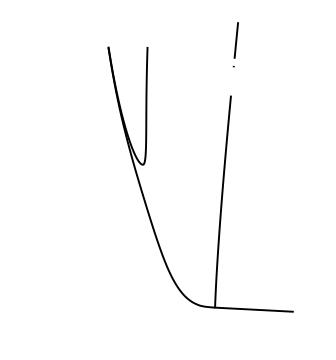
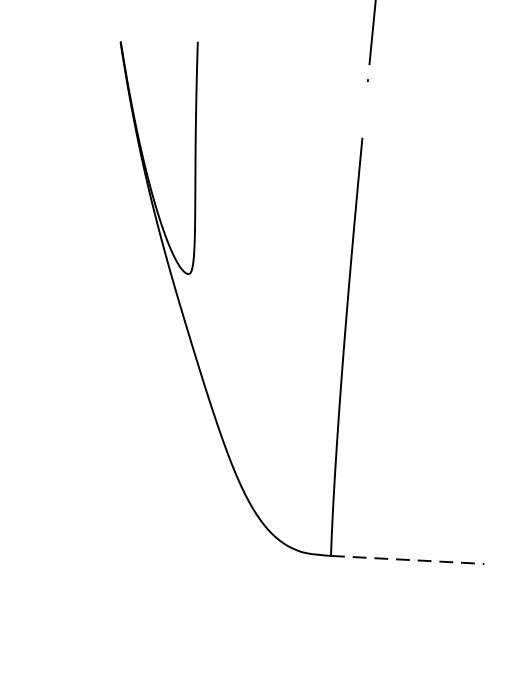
line: (253, 309) -> (406, 559), solid -> dashed

